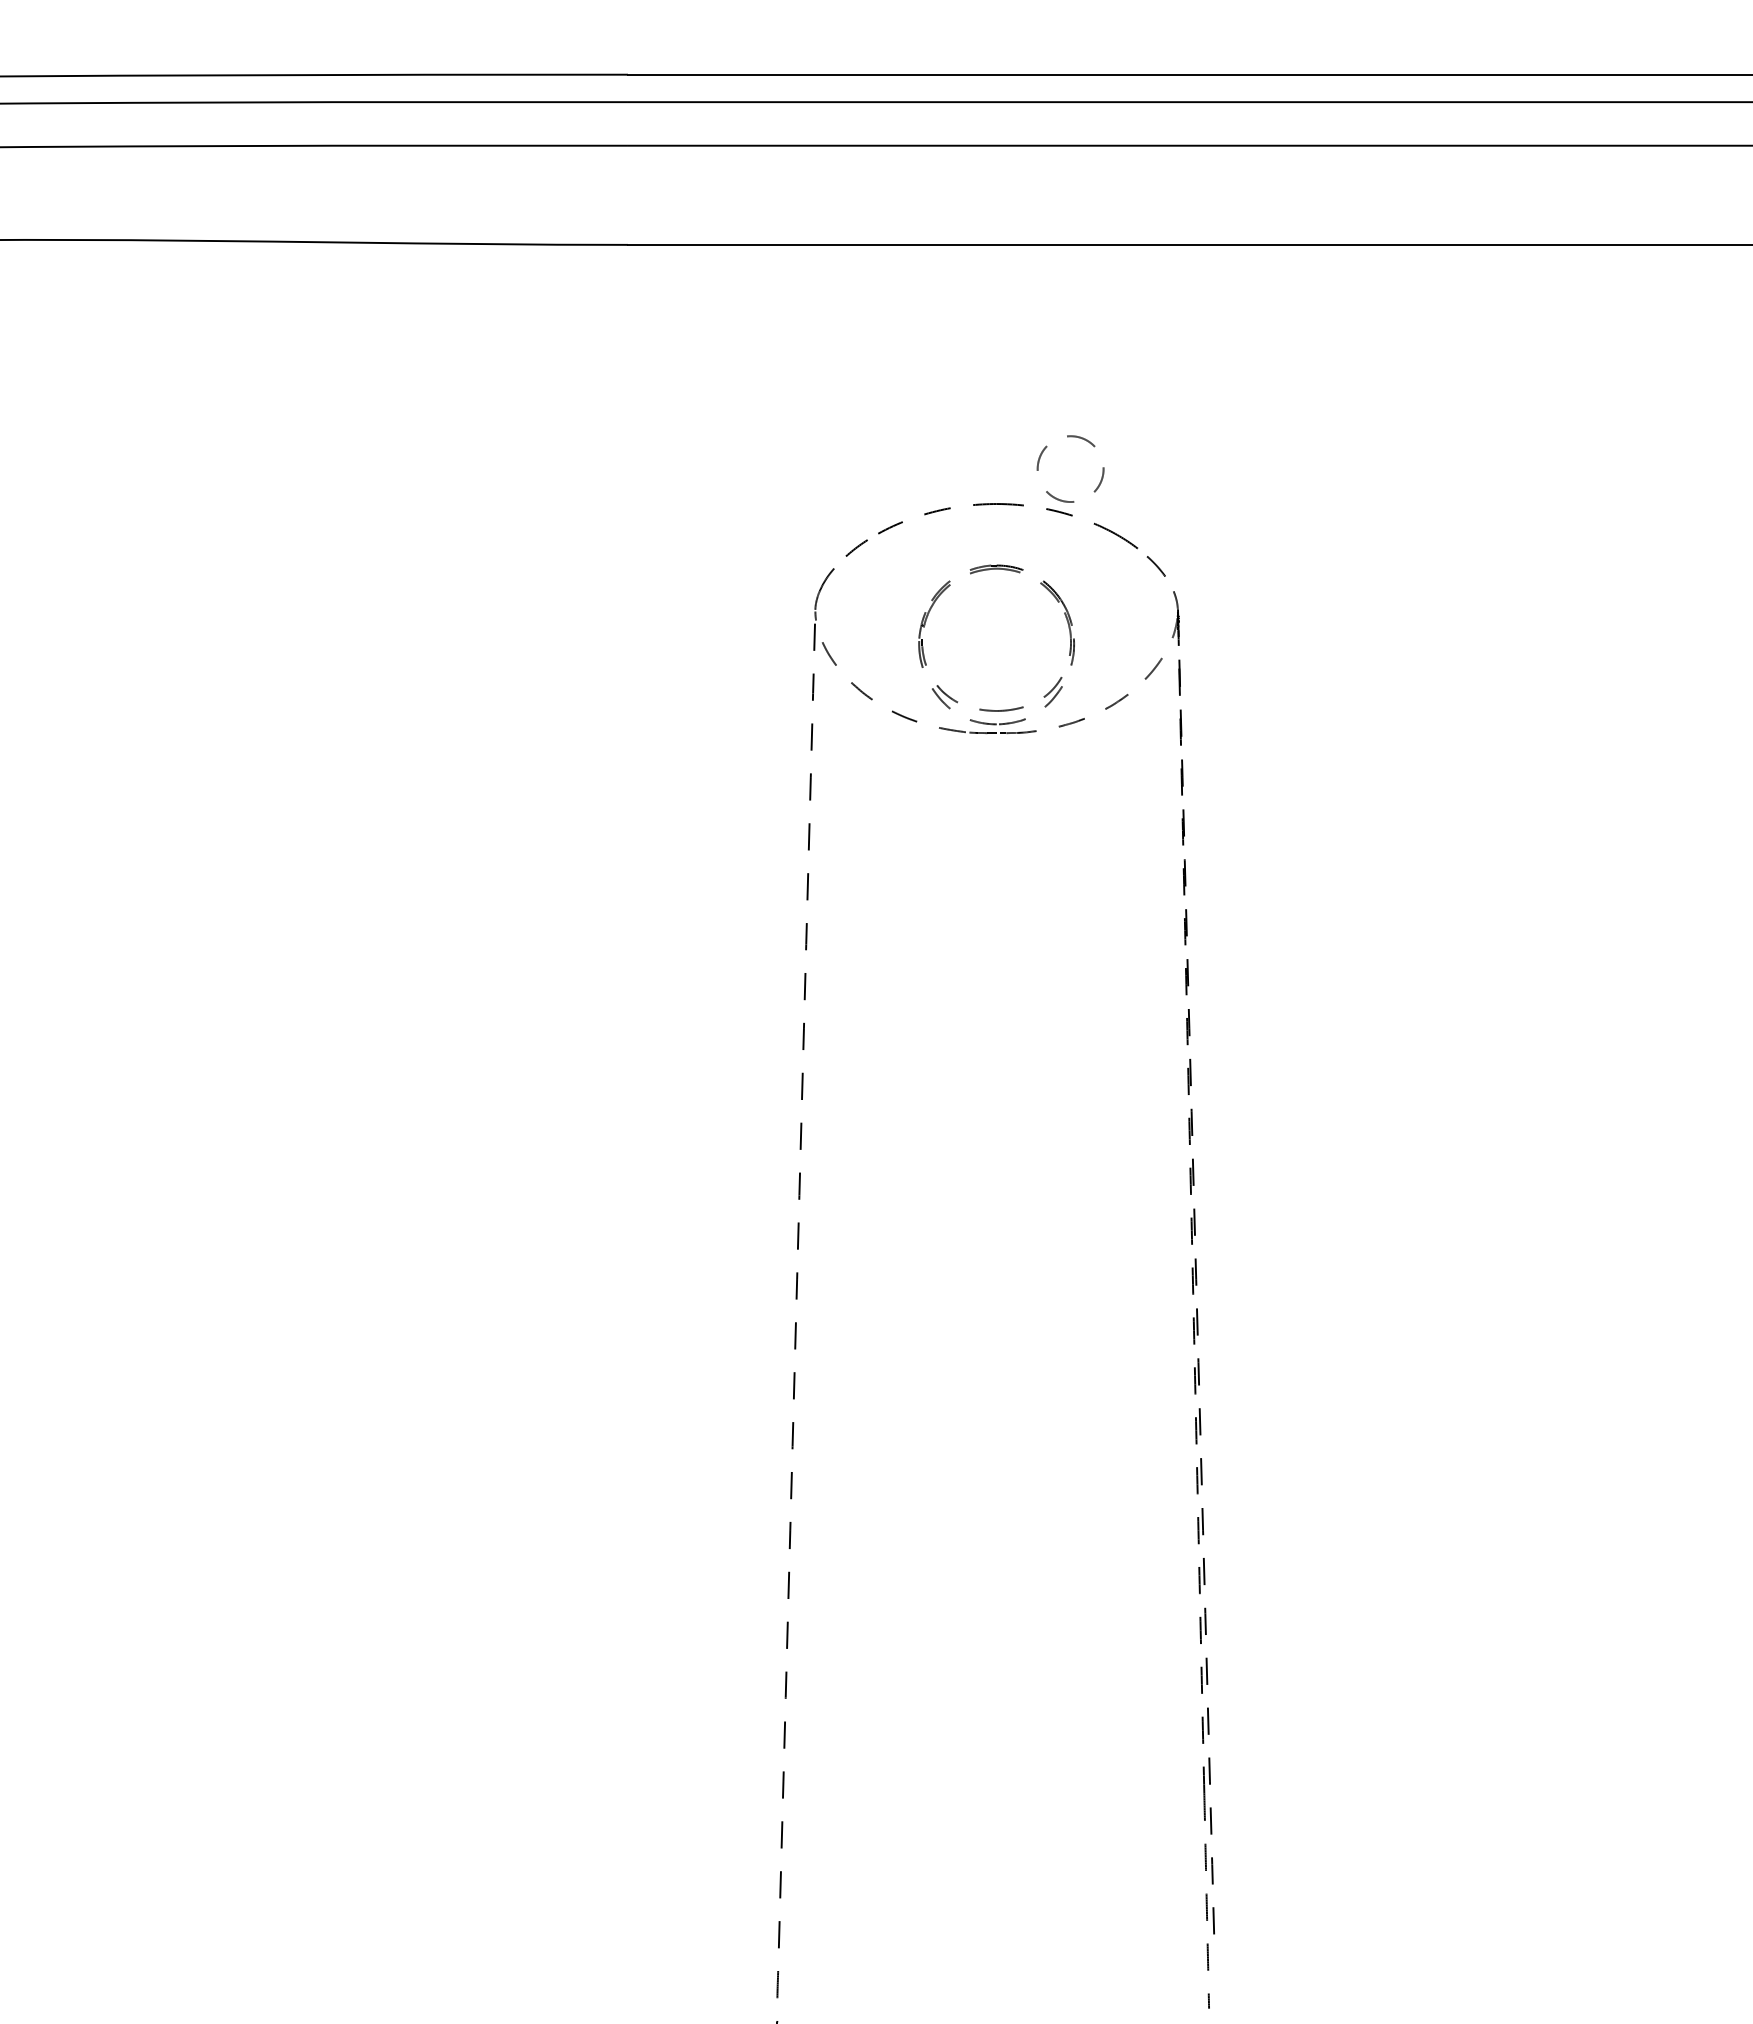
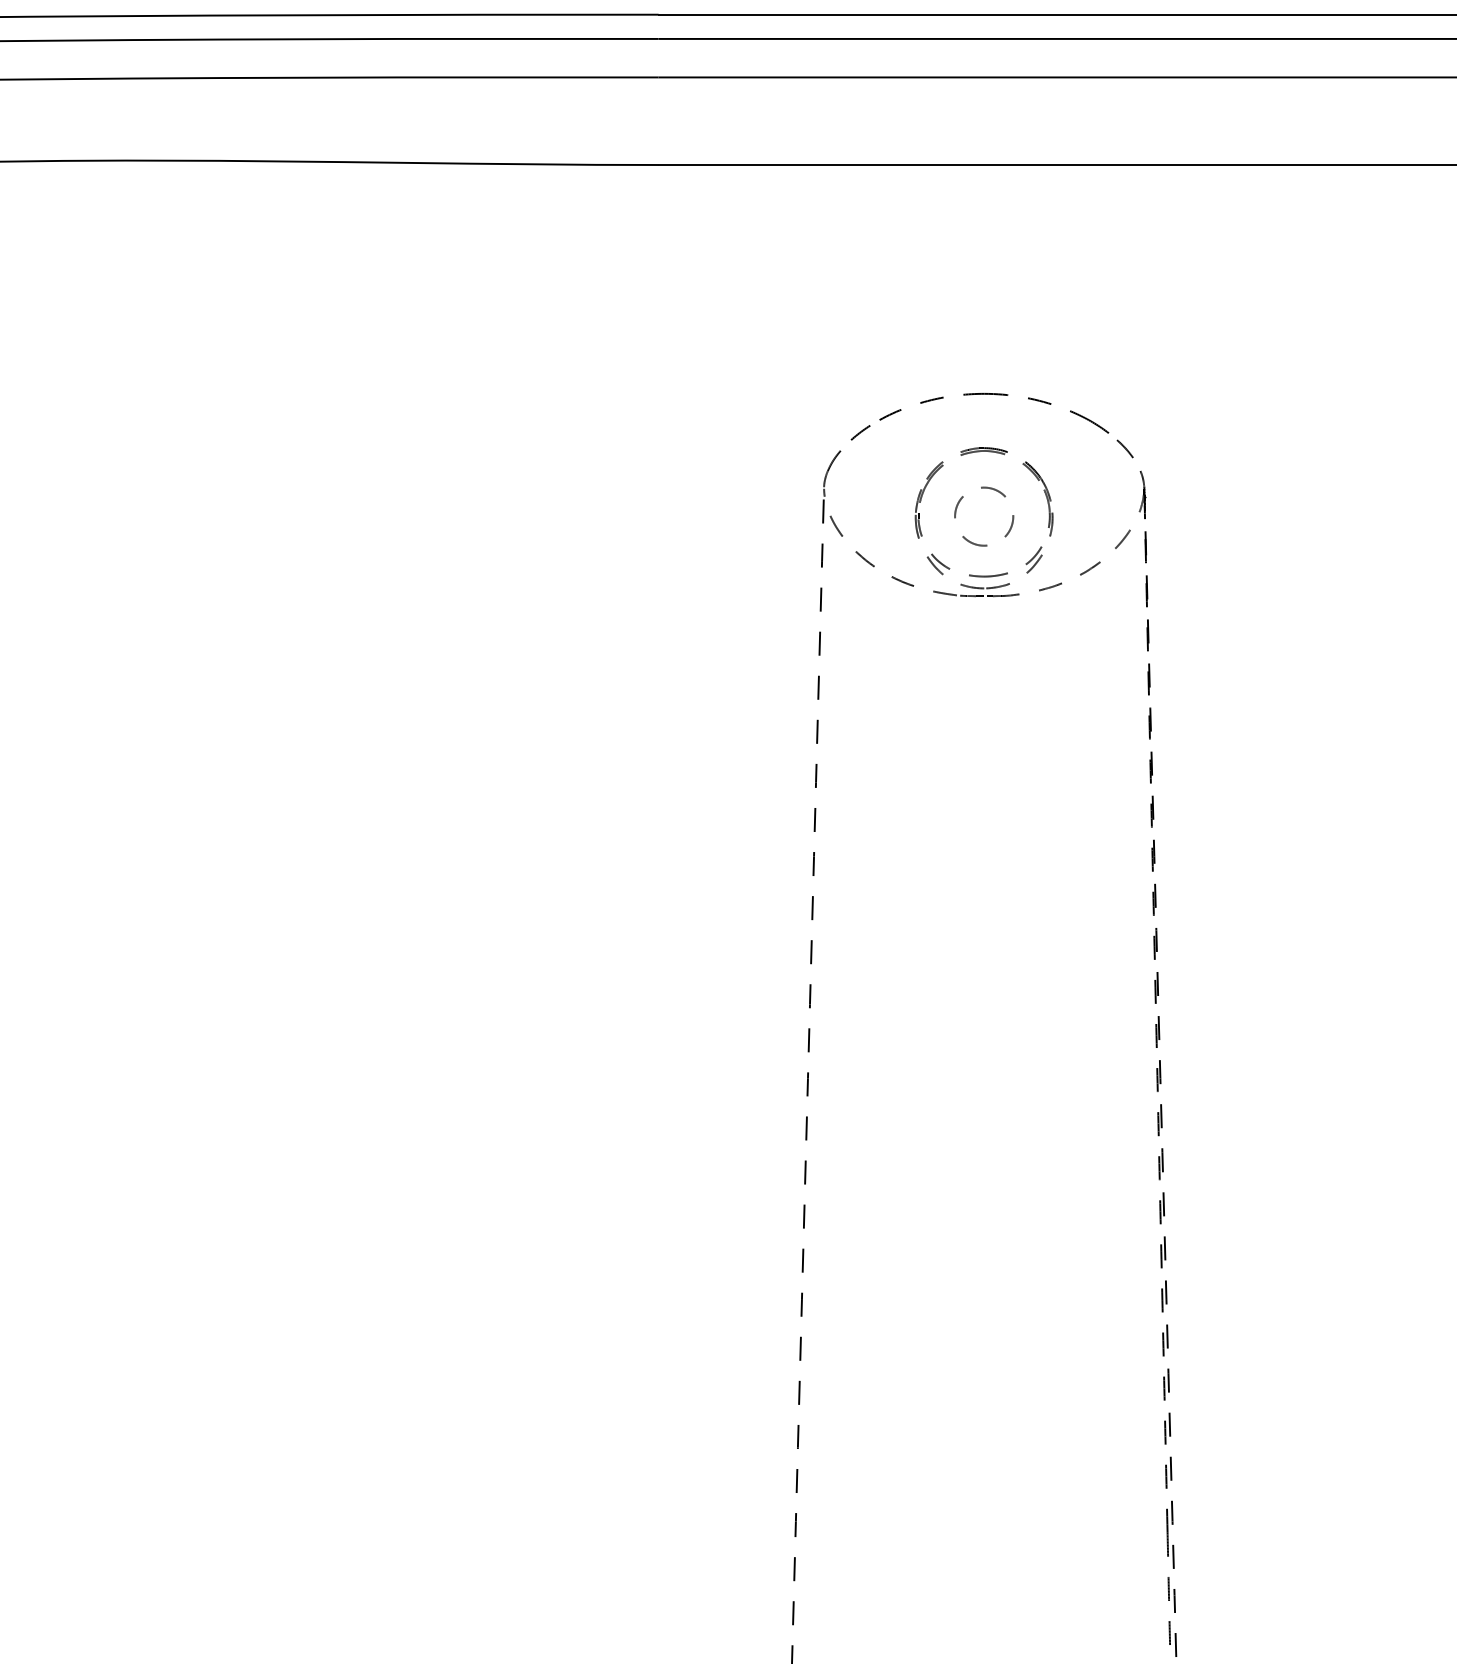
part: (1070, 437) -> (984, 488), moved

